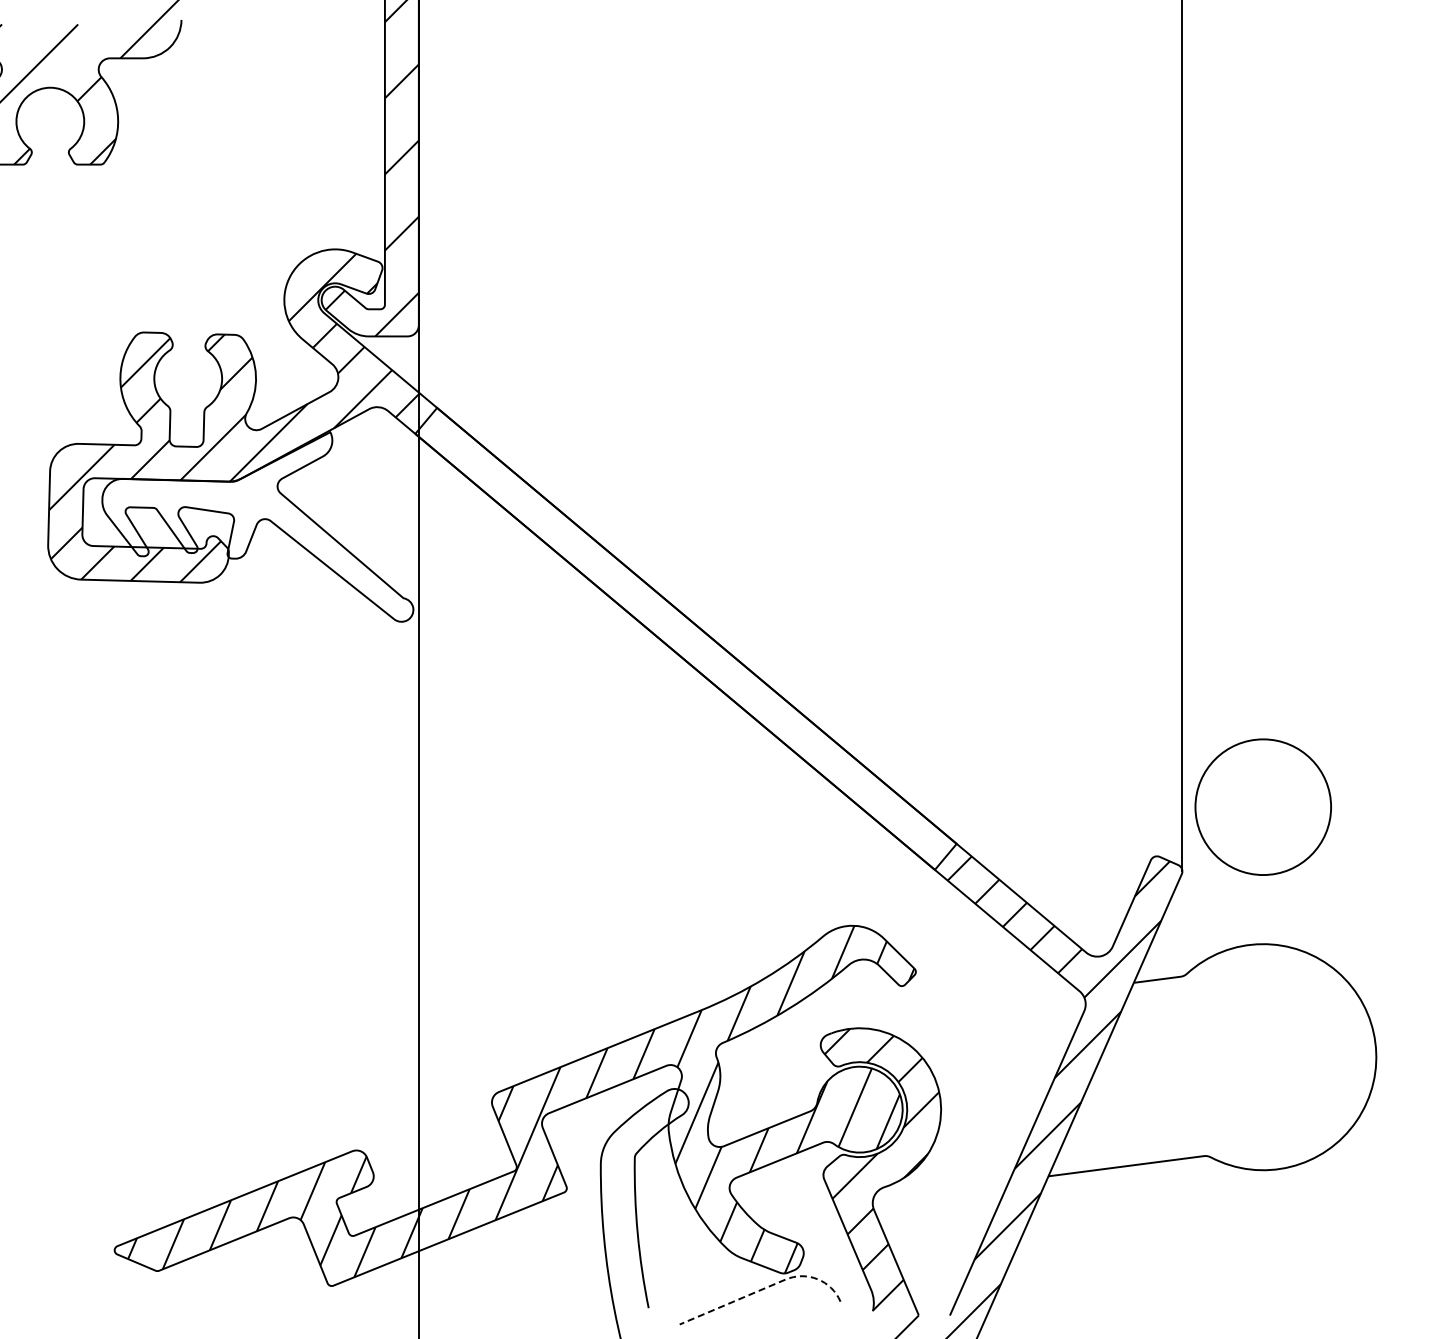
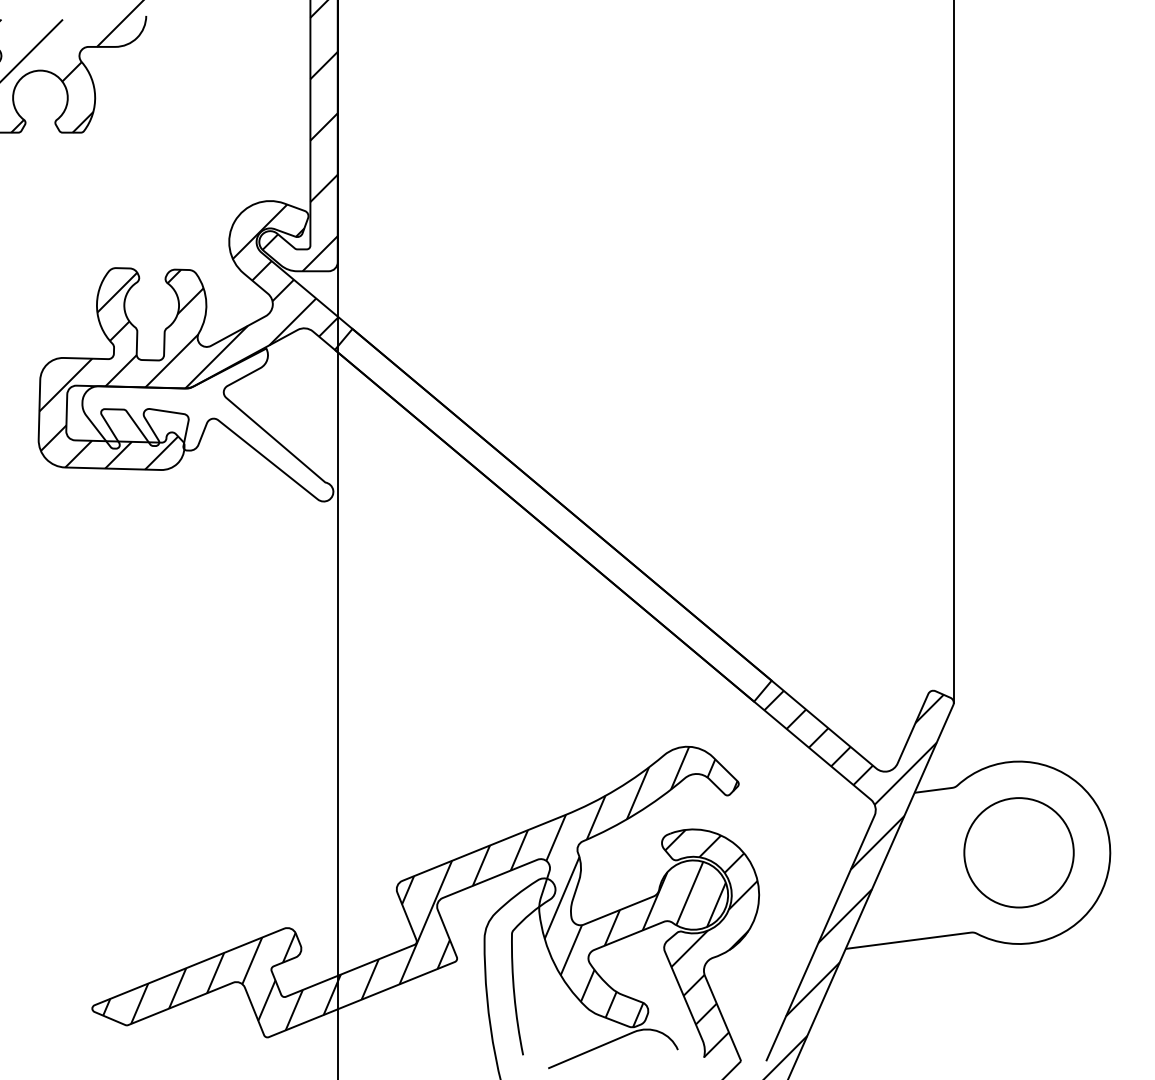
circle: (1262, 806) -> (1018, 852), moved
line: (769, 1286) -> (620, 1037), dashed -> solid

